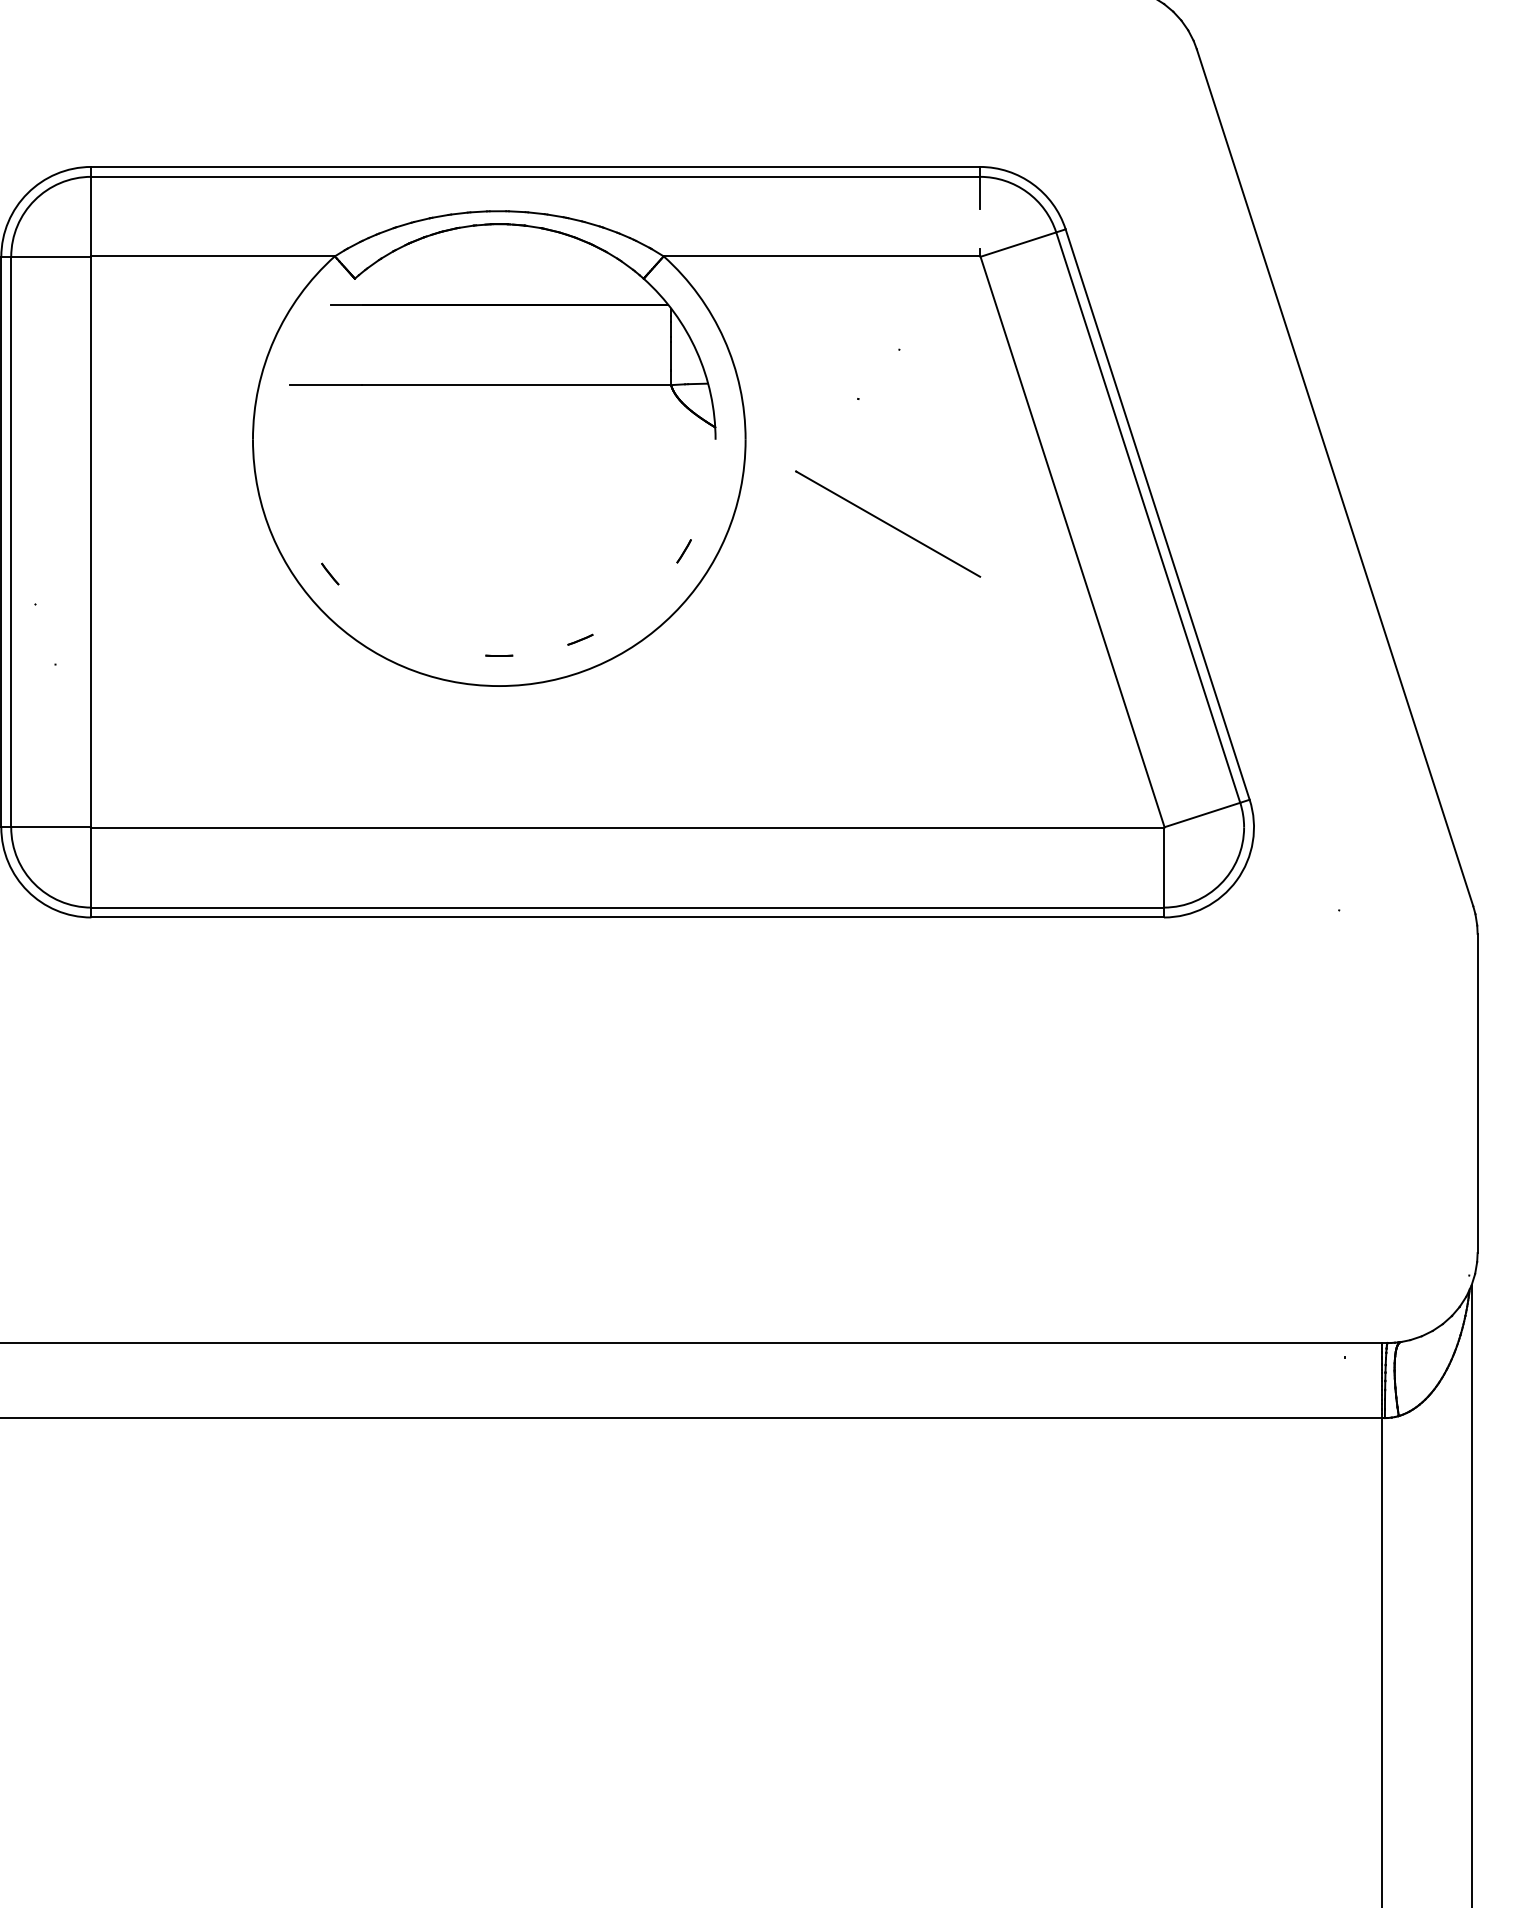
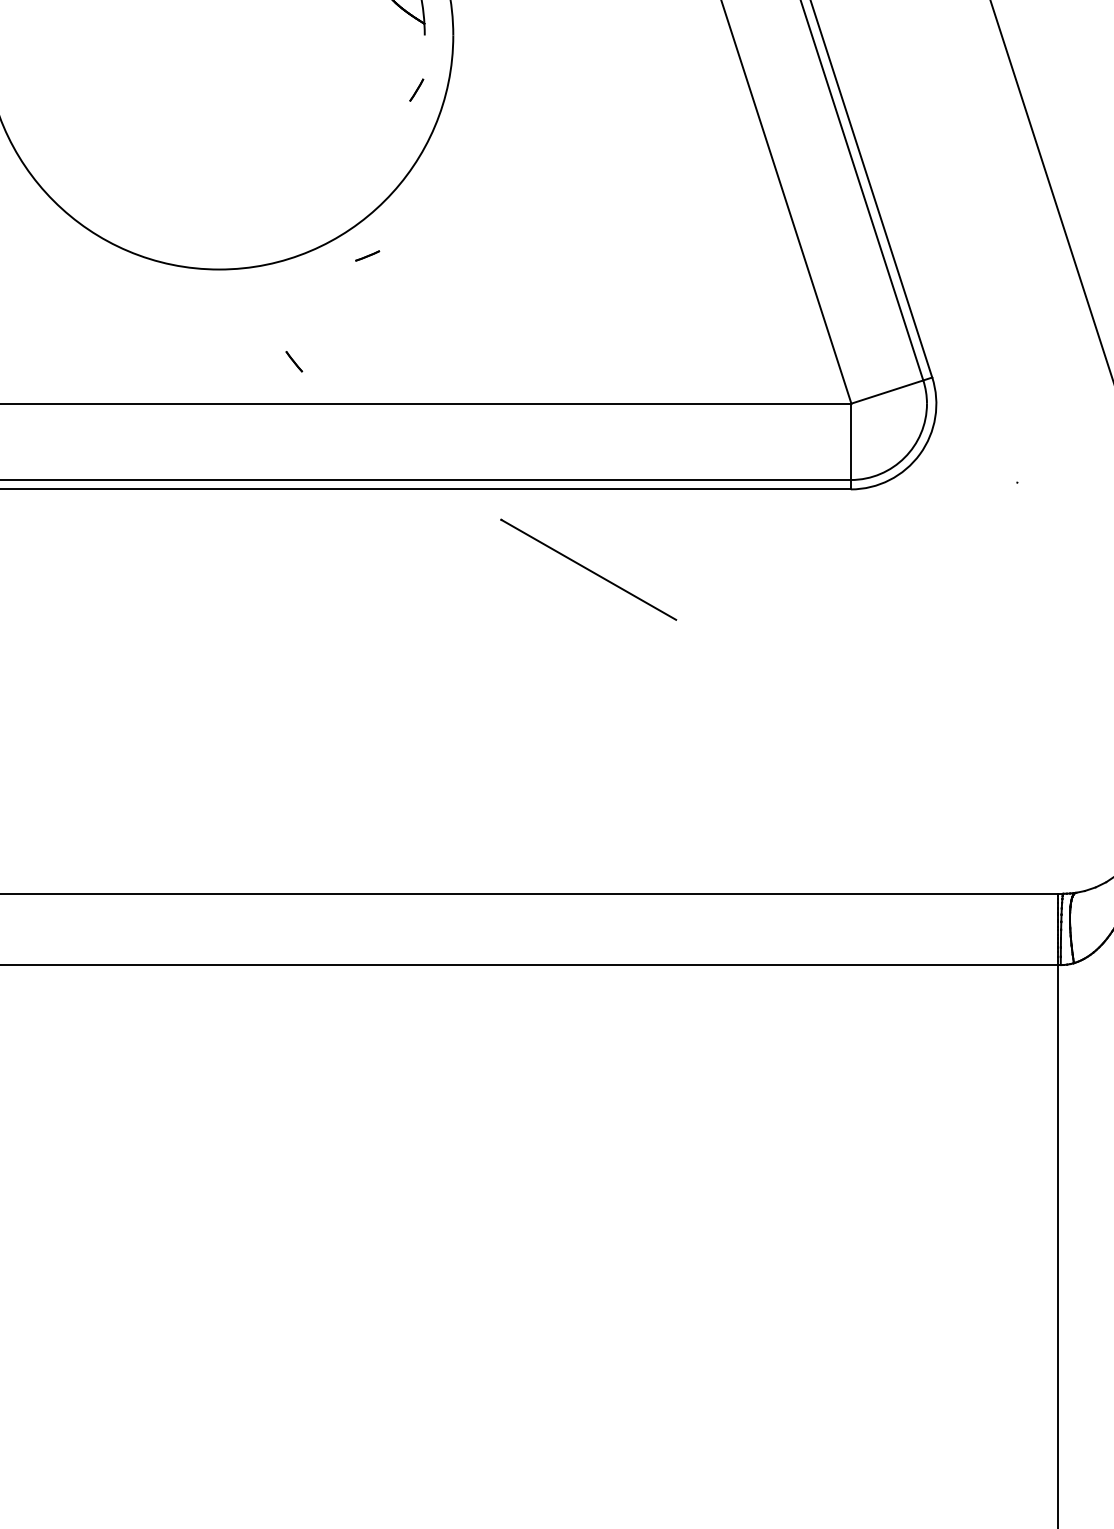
line: (888, 523) -> (589, 569), moved
line: (683, 551) -> (416, 90), moved
line: (330, 573) -> (294, 361), moved
line: (580, 639) -> (367, 255), moved
line: (499, 655) -> (219, 240), removed

